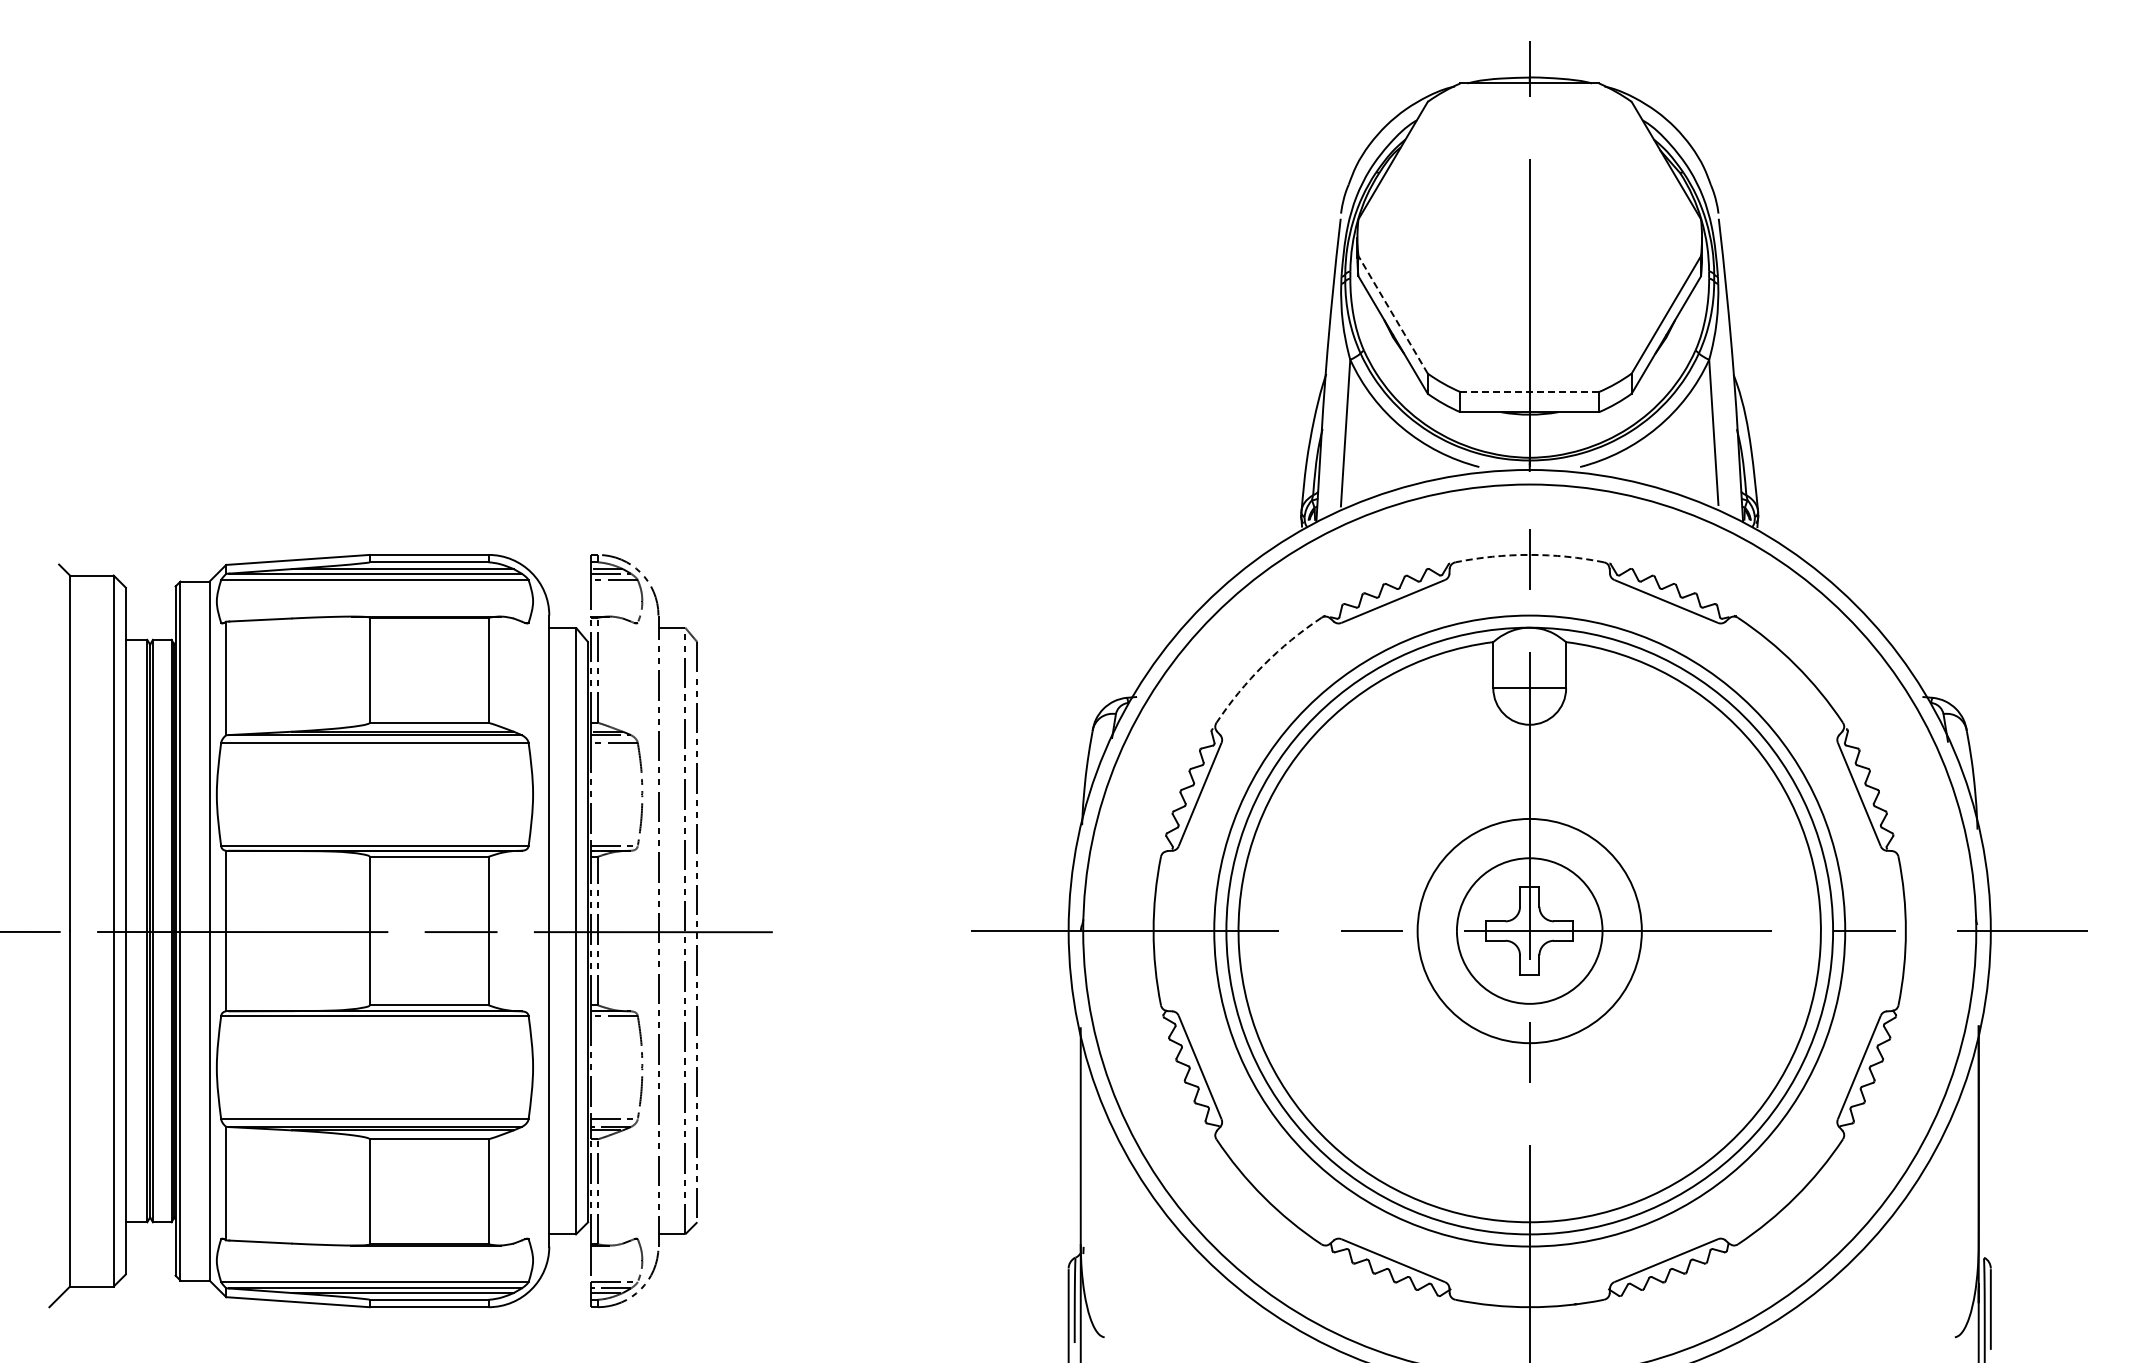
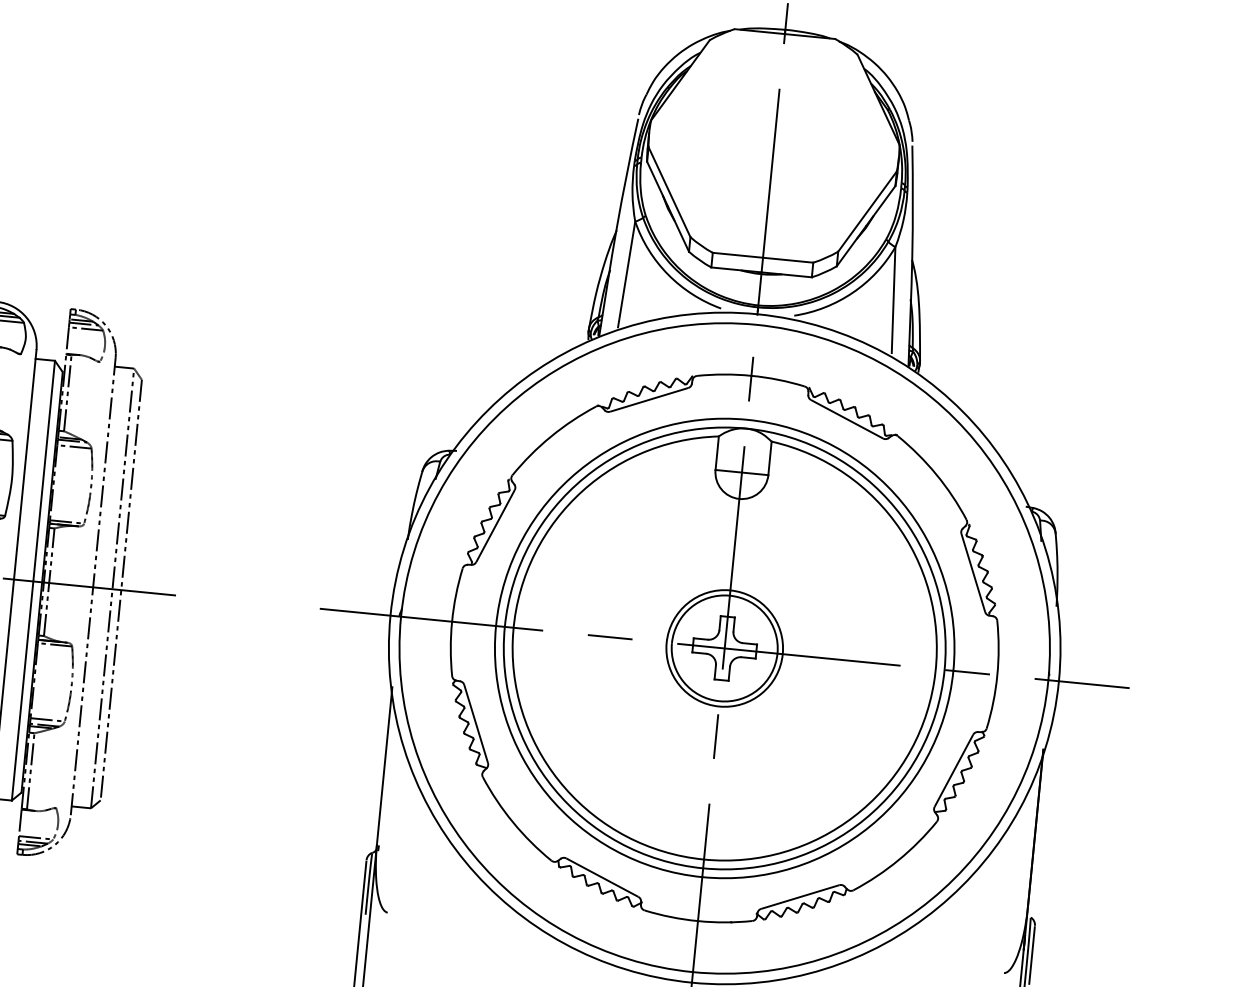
line: (1392, 314) -> (669, 191), dashed -> solid
line: (1529, 392) -> (762, 258), dashed -> solid
arc: (1529, 554) -> (751, 375), dashed -> solid
arc: (1263, 665) -> (550, 437), dashed -> solid
circle: (1529, 930) -> (724, 648), size x0.71

